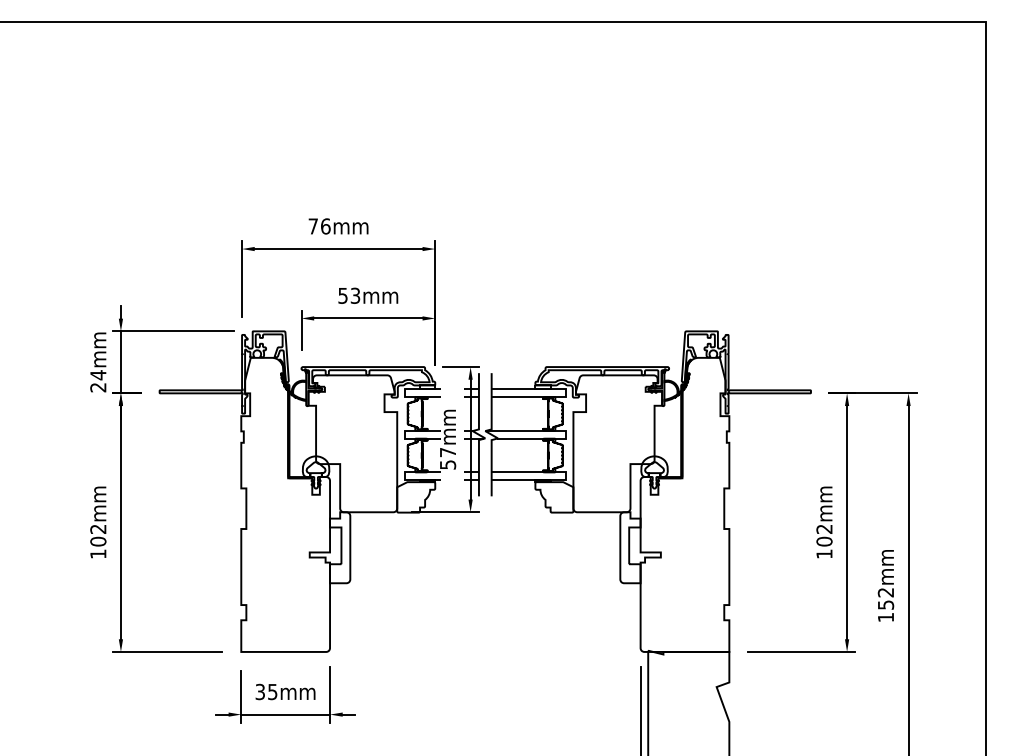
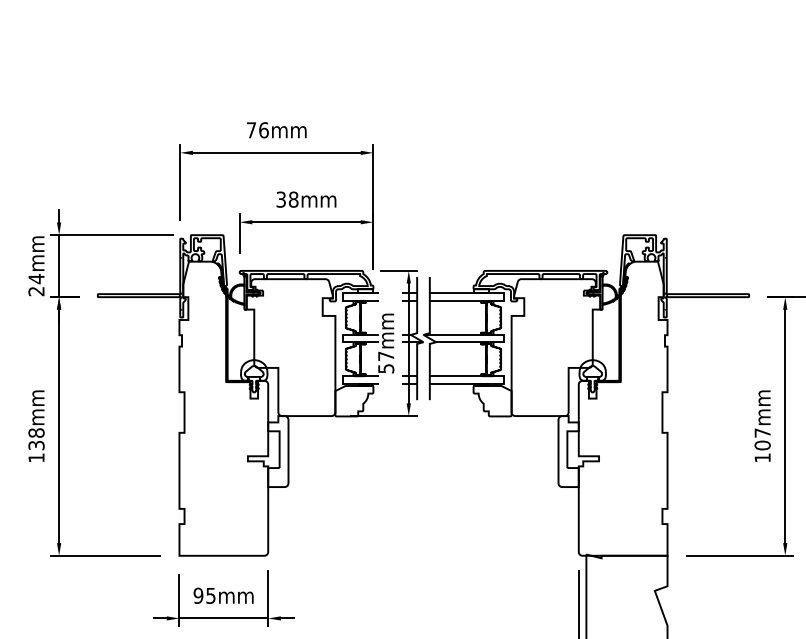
text: (349, 295) -> (287, 199), 53mm -> 38mm
text: (824, 528) -> (762, 432), 102mm -> 107mm
text: (98, 535) -> (36, 439), 102mm -> 138mm
text: (260, 691) -> (198, 595), 35mm -> 95mm

